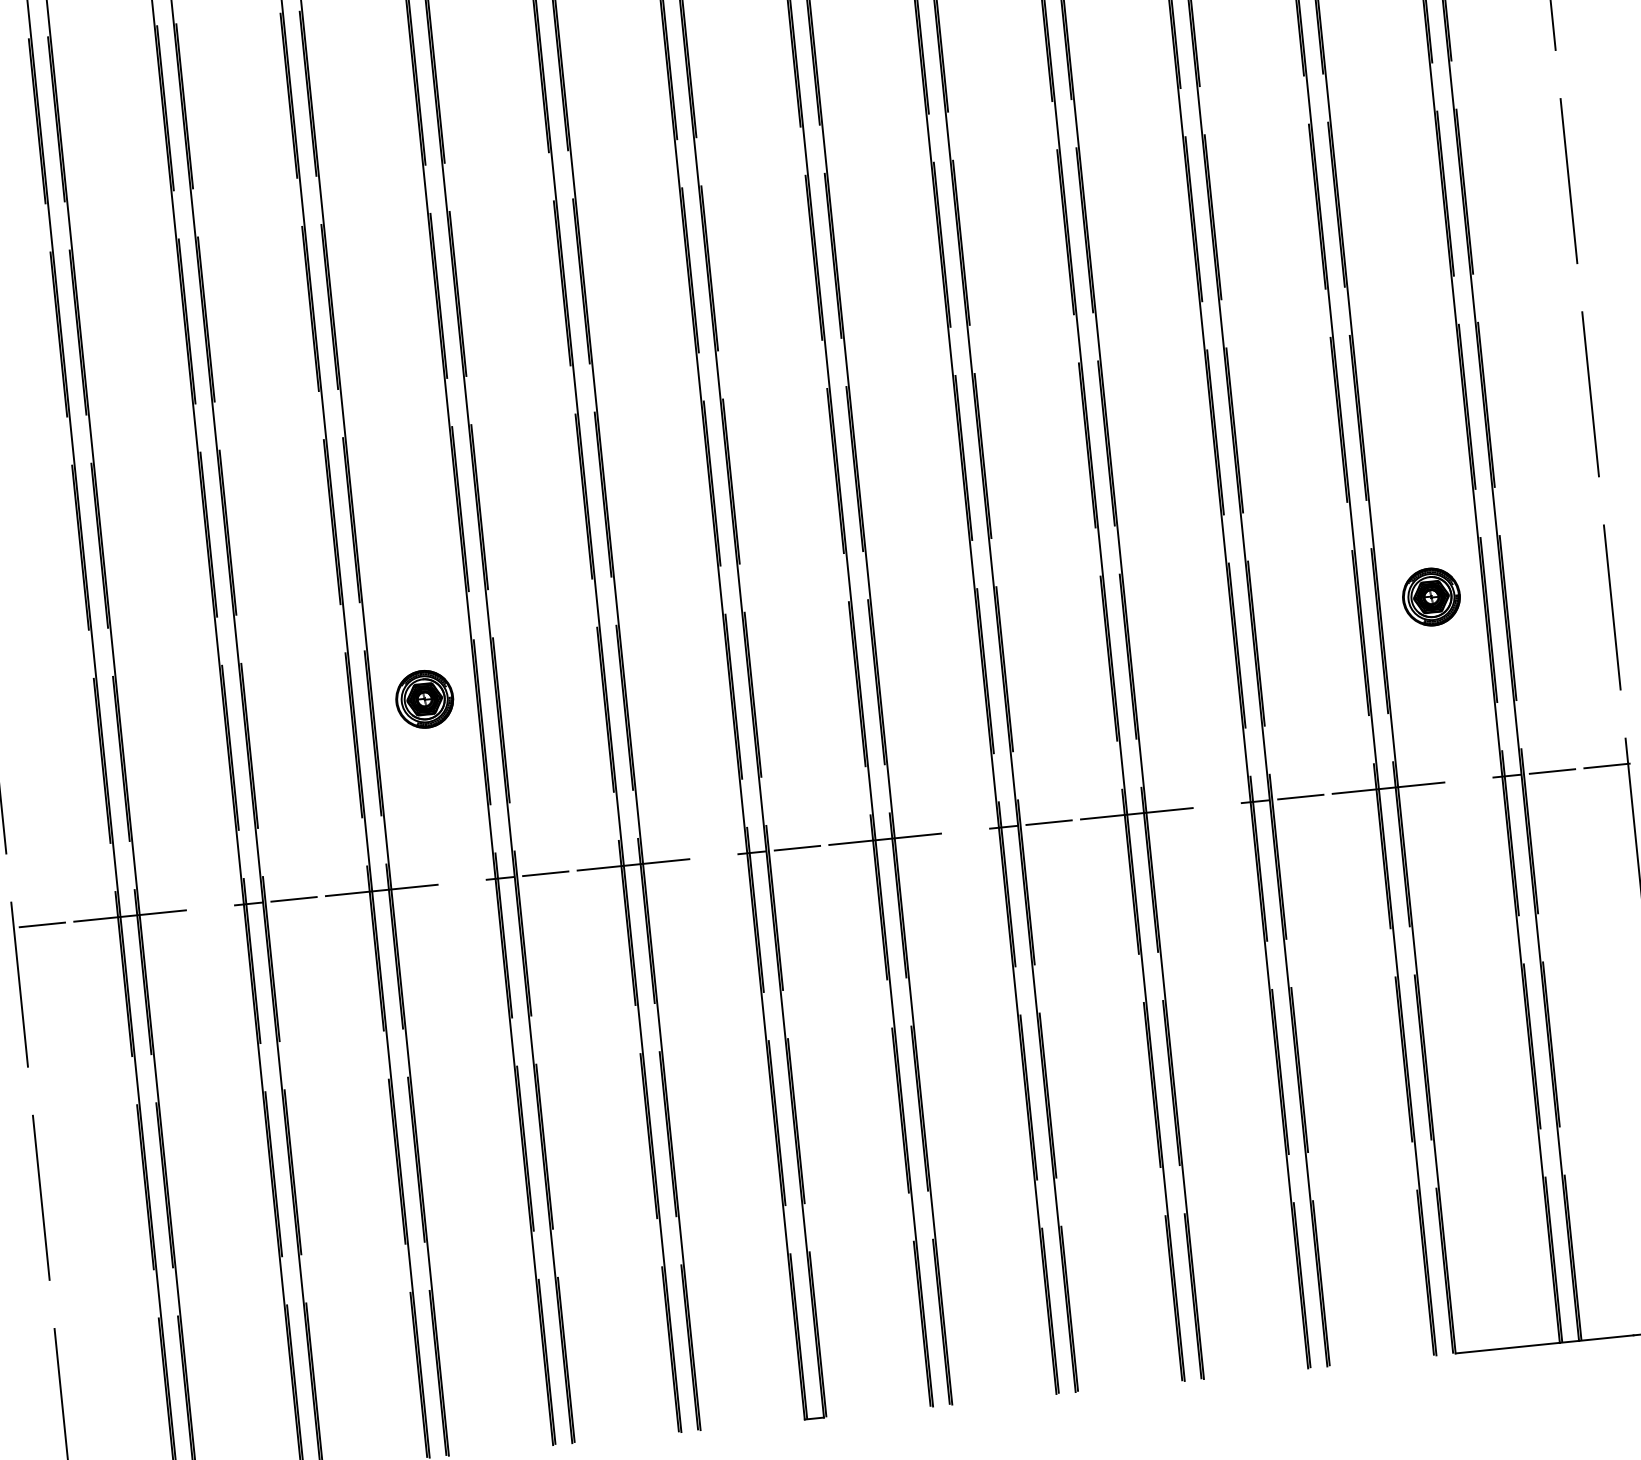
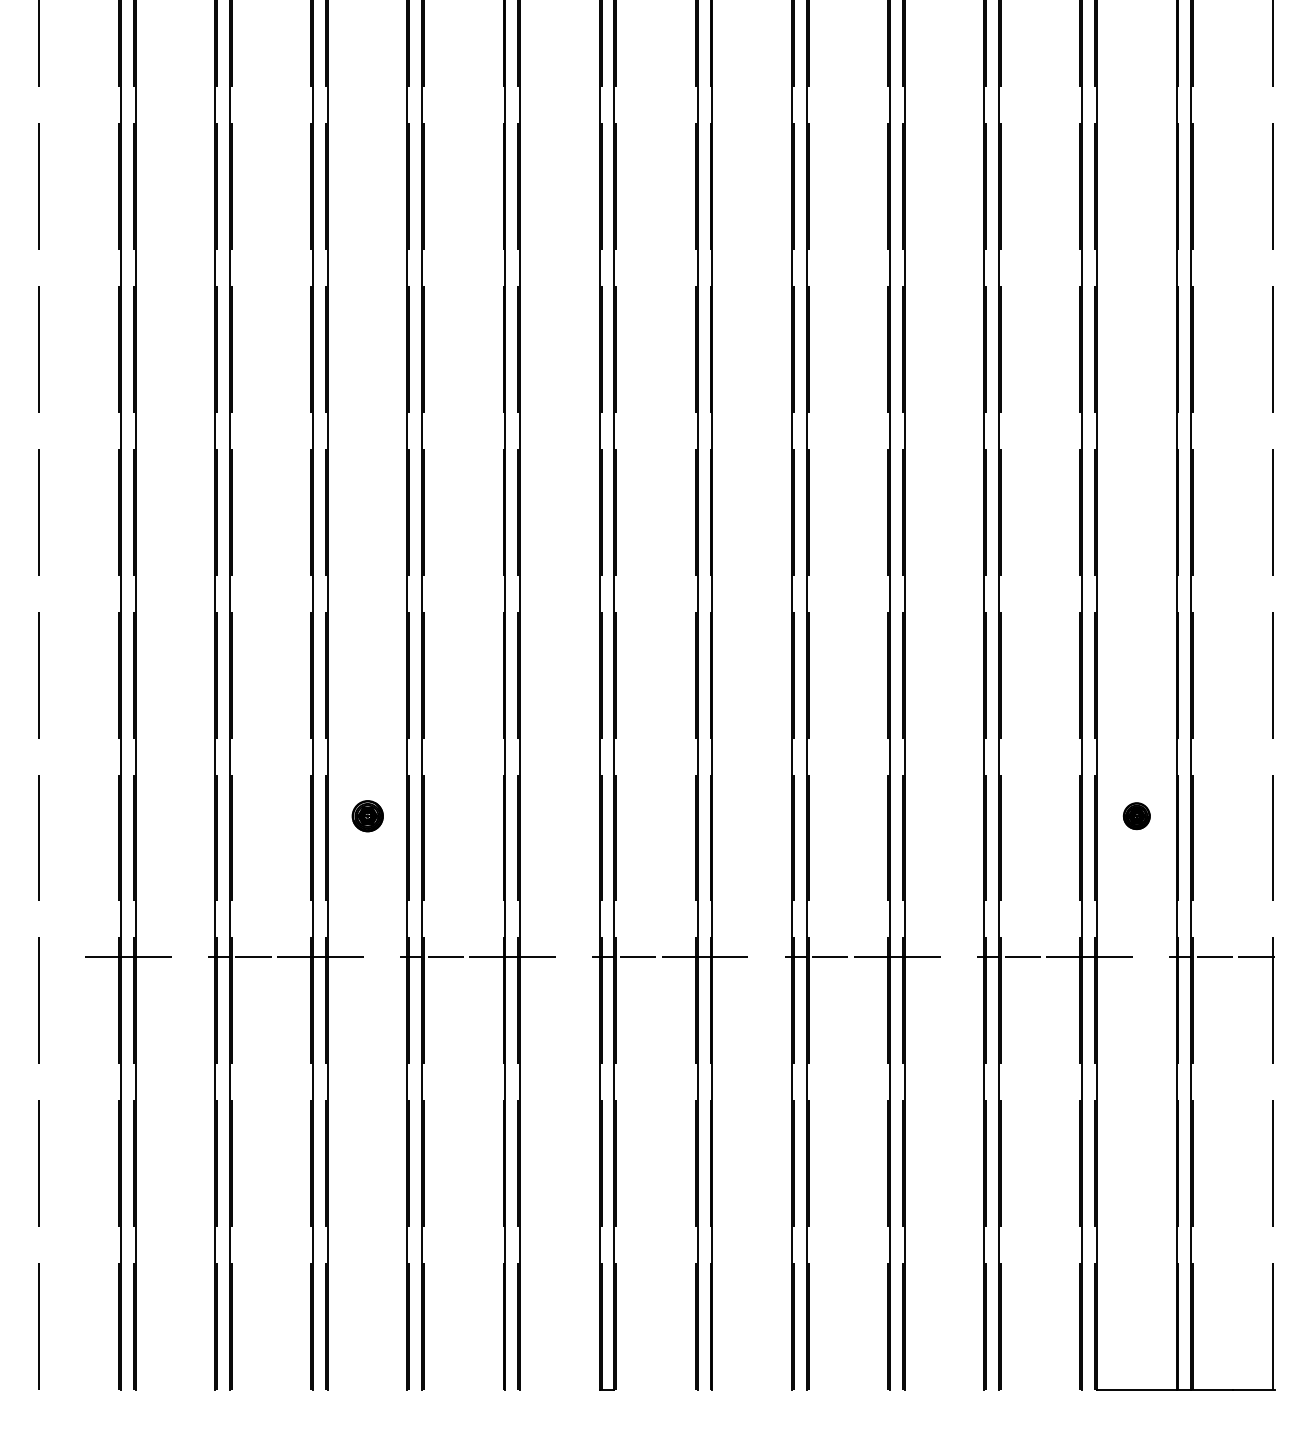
part: (1431, 596) -> (1136, 815), size x0.6
part: (424, 698) -> (367, 815), size x0.7
line: (38, 925) -> (58, 957), removed

